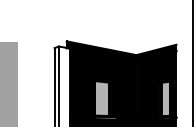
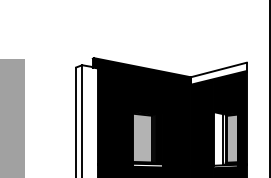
fill: (156, 52) -> (218, 73), removed
fill: (156, 98) -> (218, 138), removed

